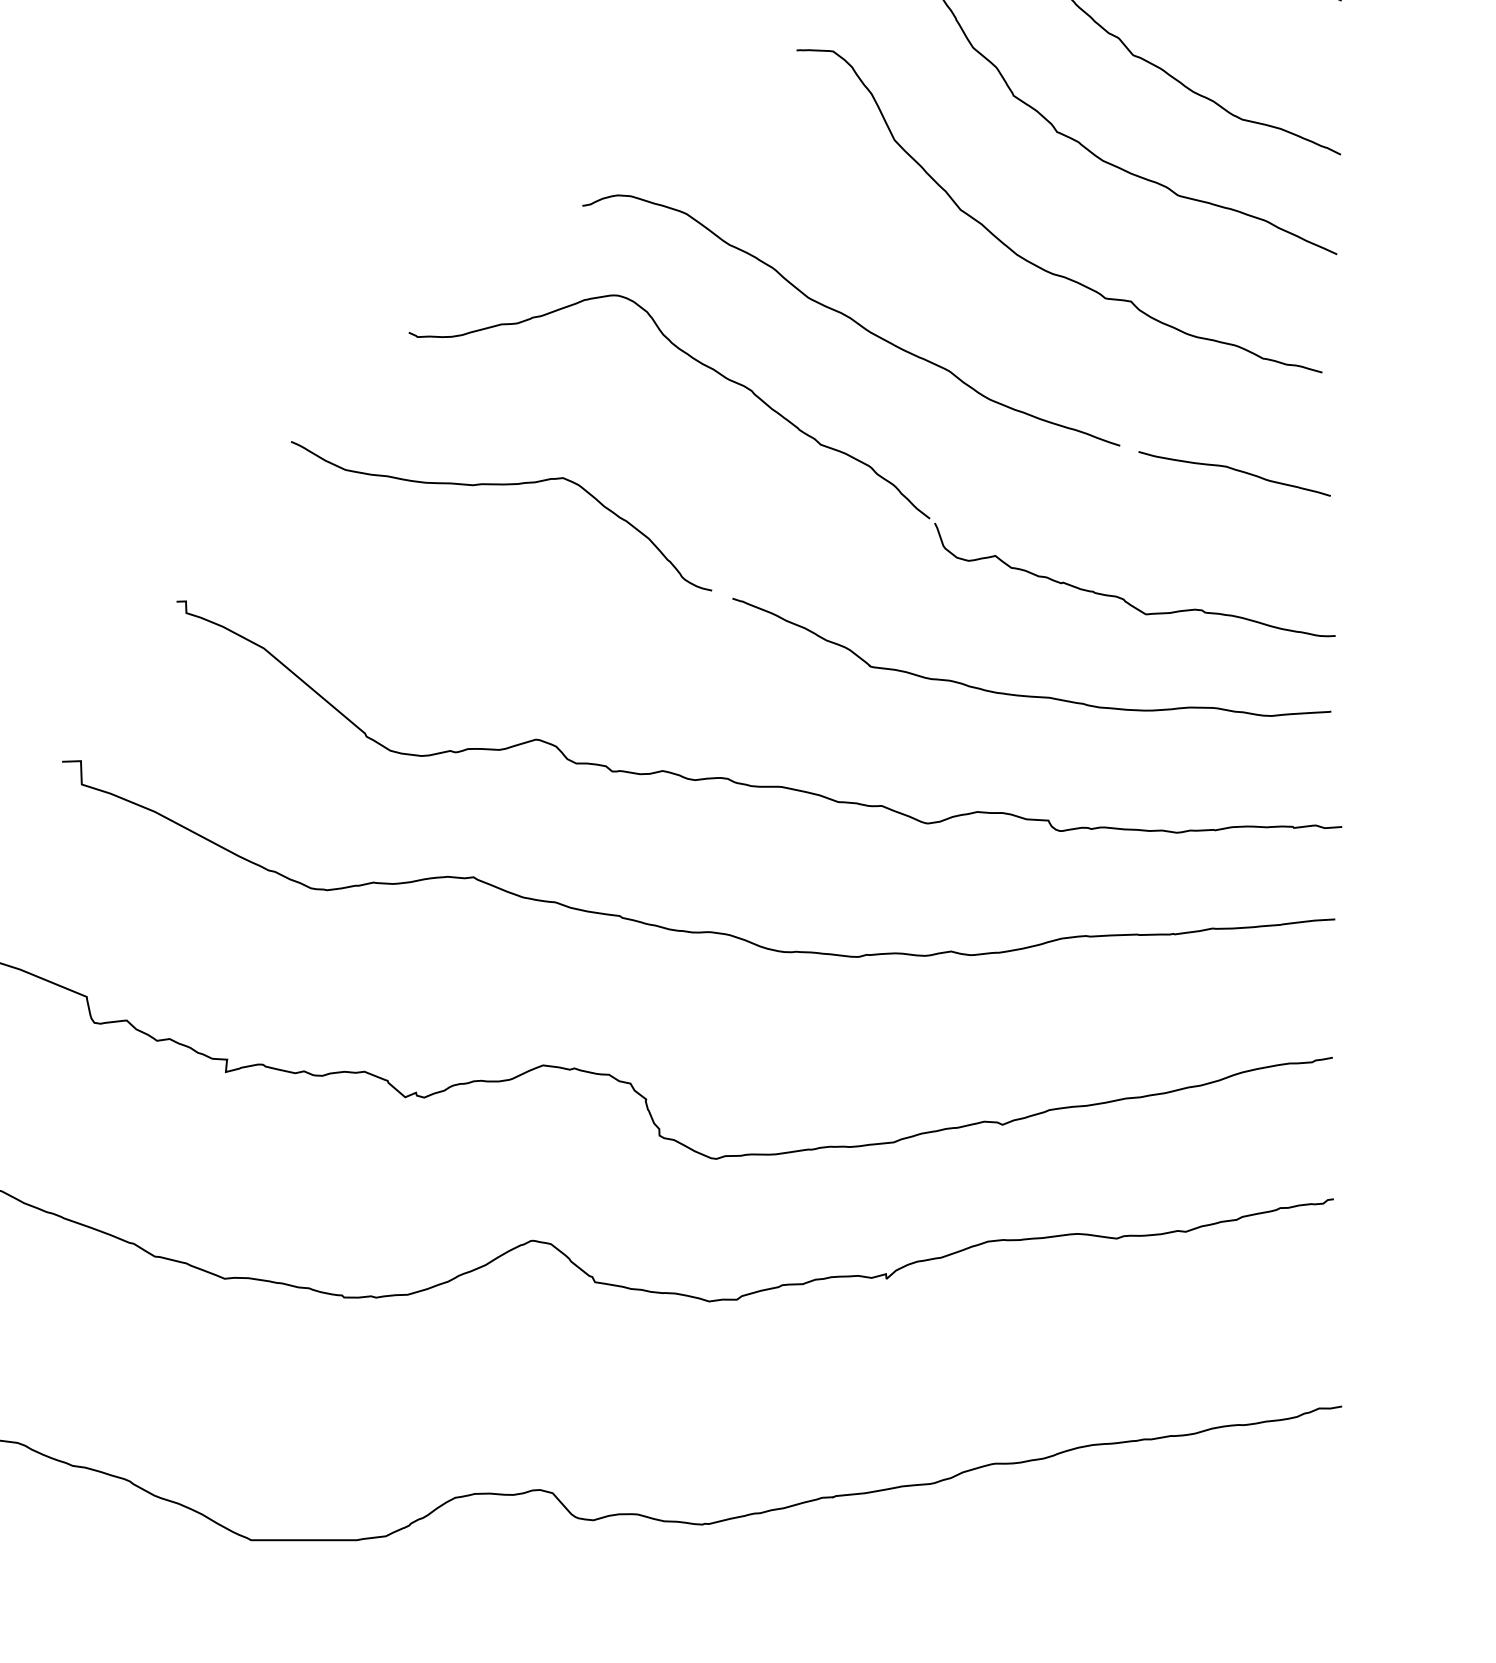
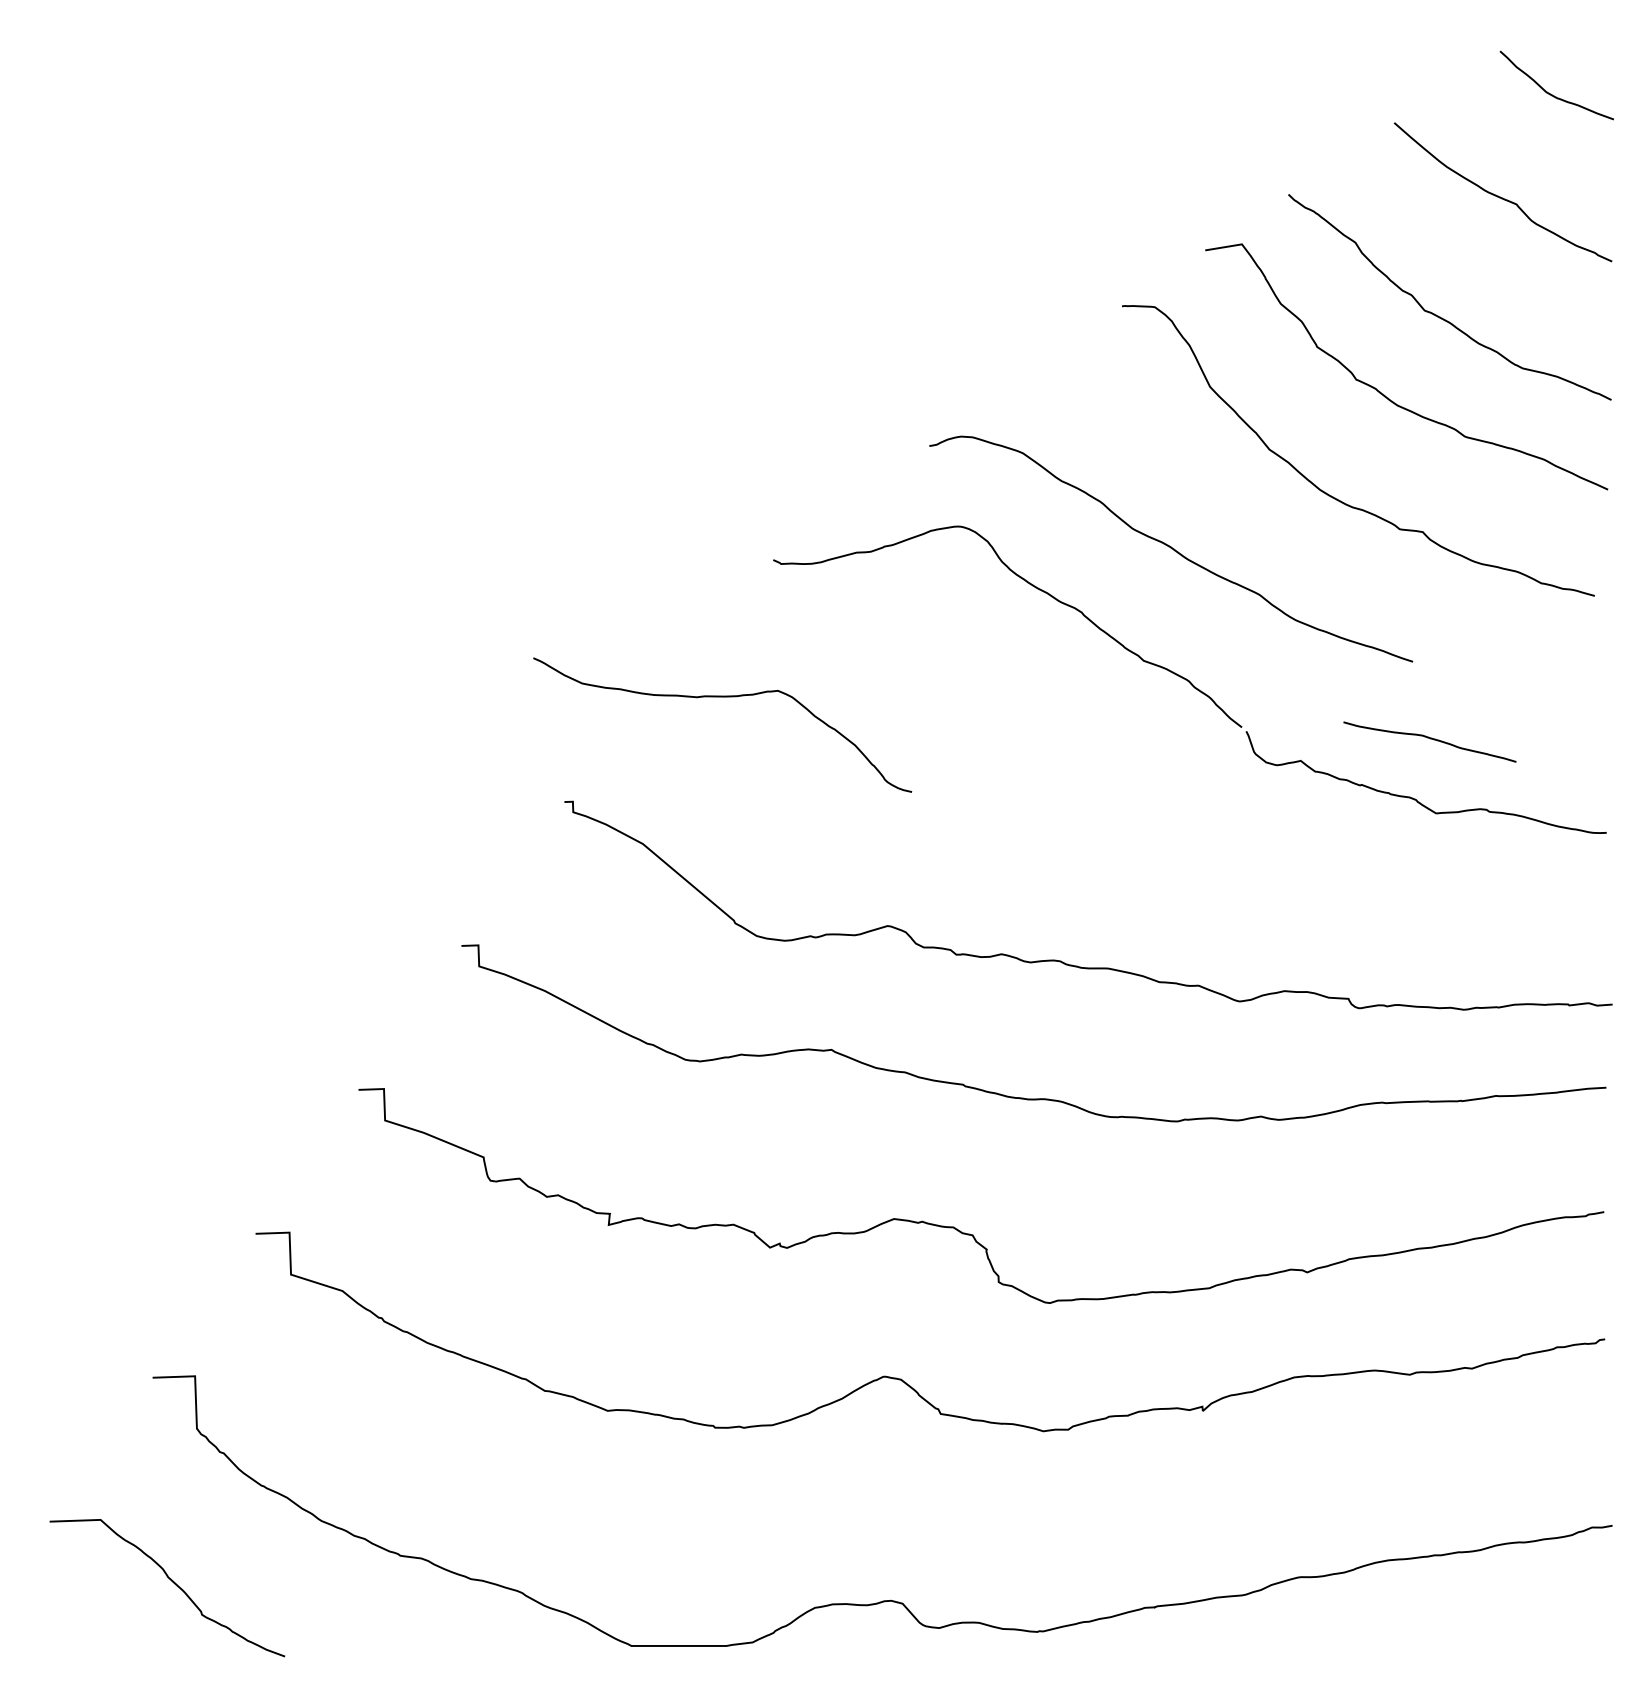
curve: (1235, 471) -> (1430, 739), moved
curve: (501, 485) -> (722, 697), moved
curve: (1022, 694) -> (1325, 885), removed

